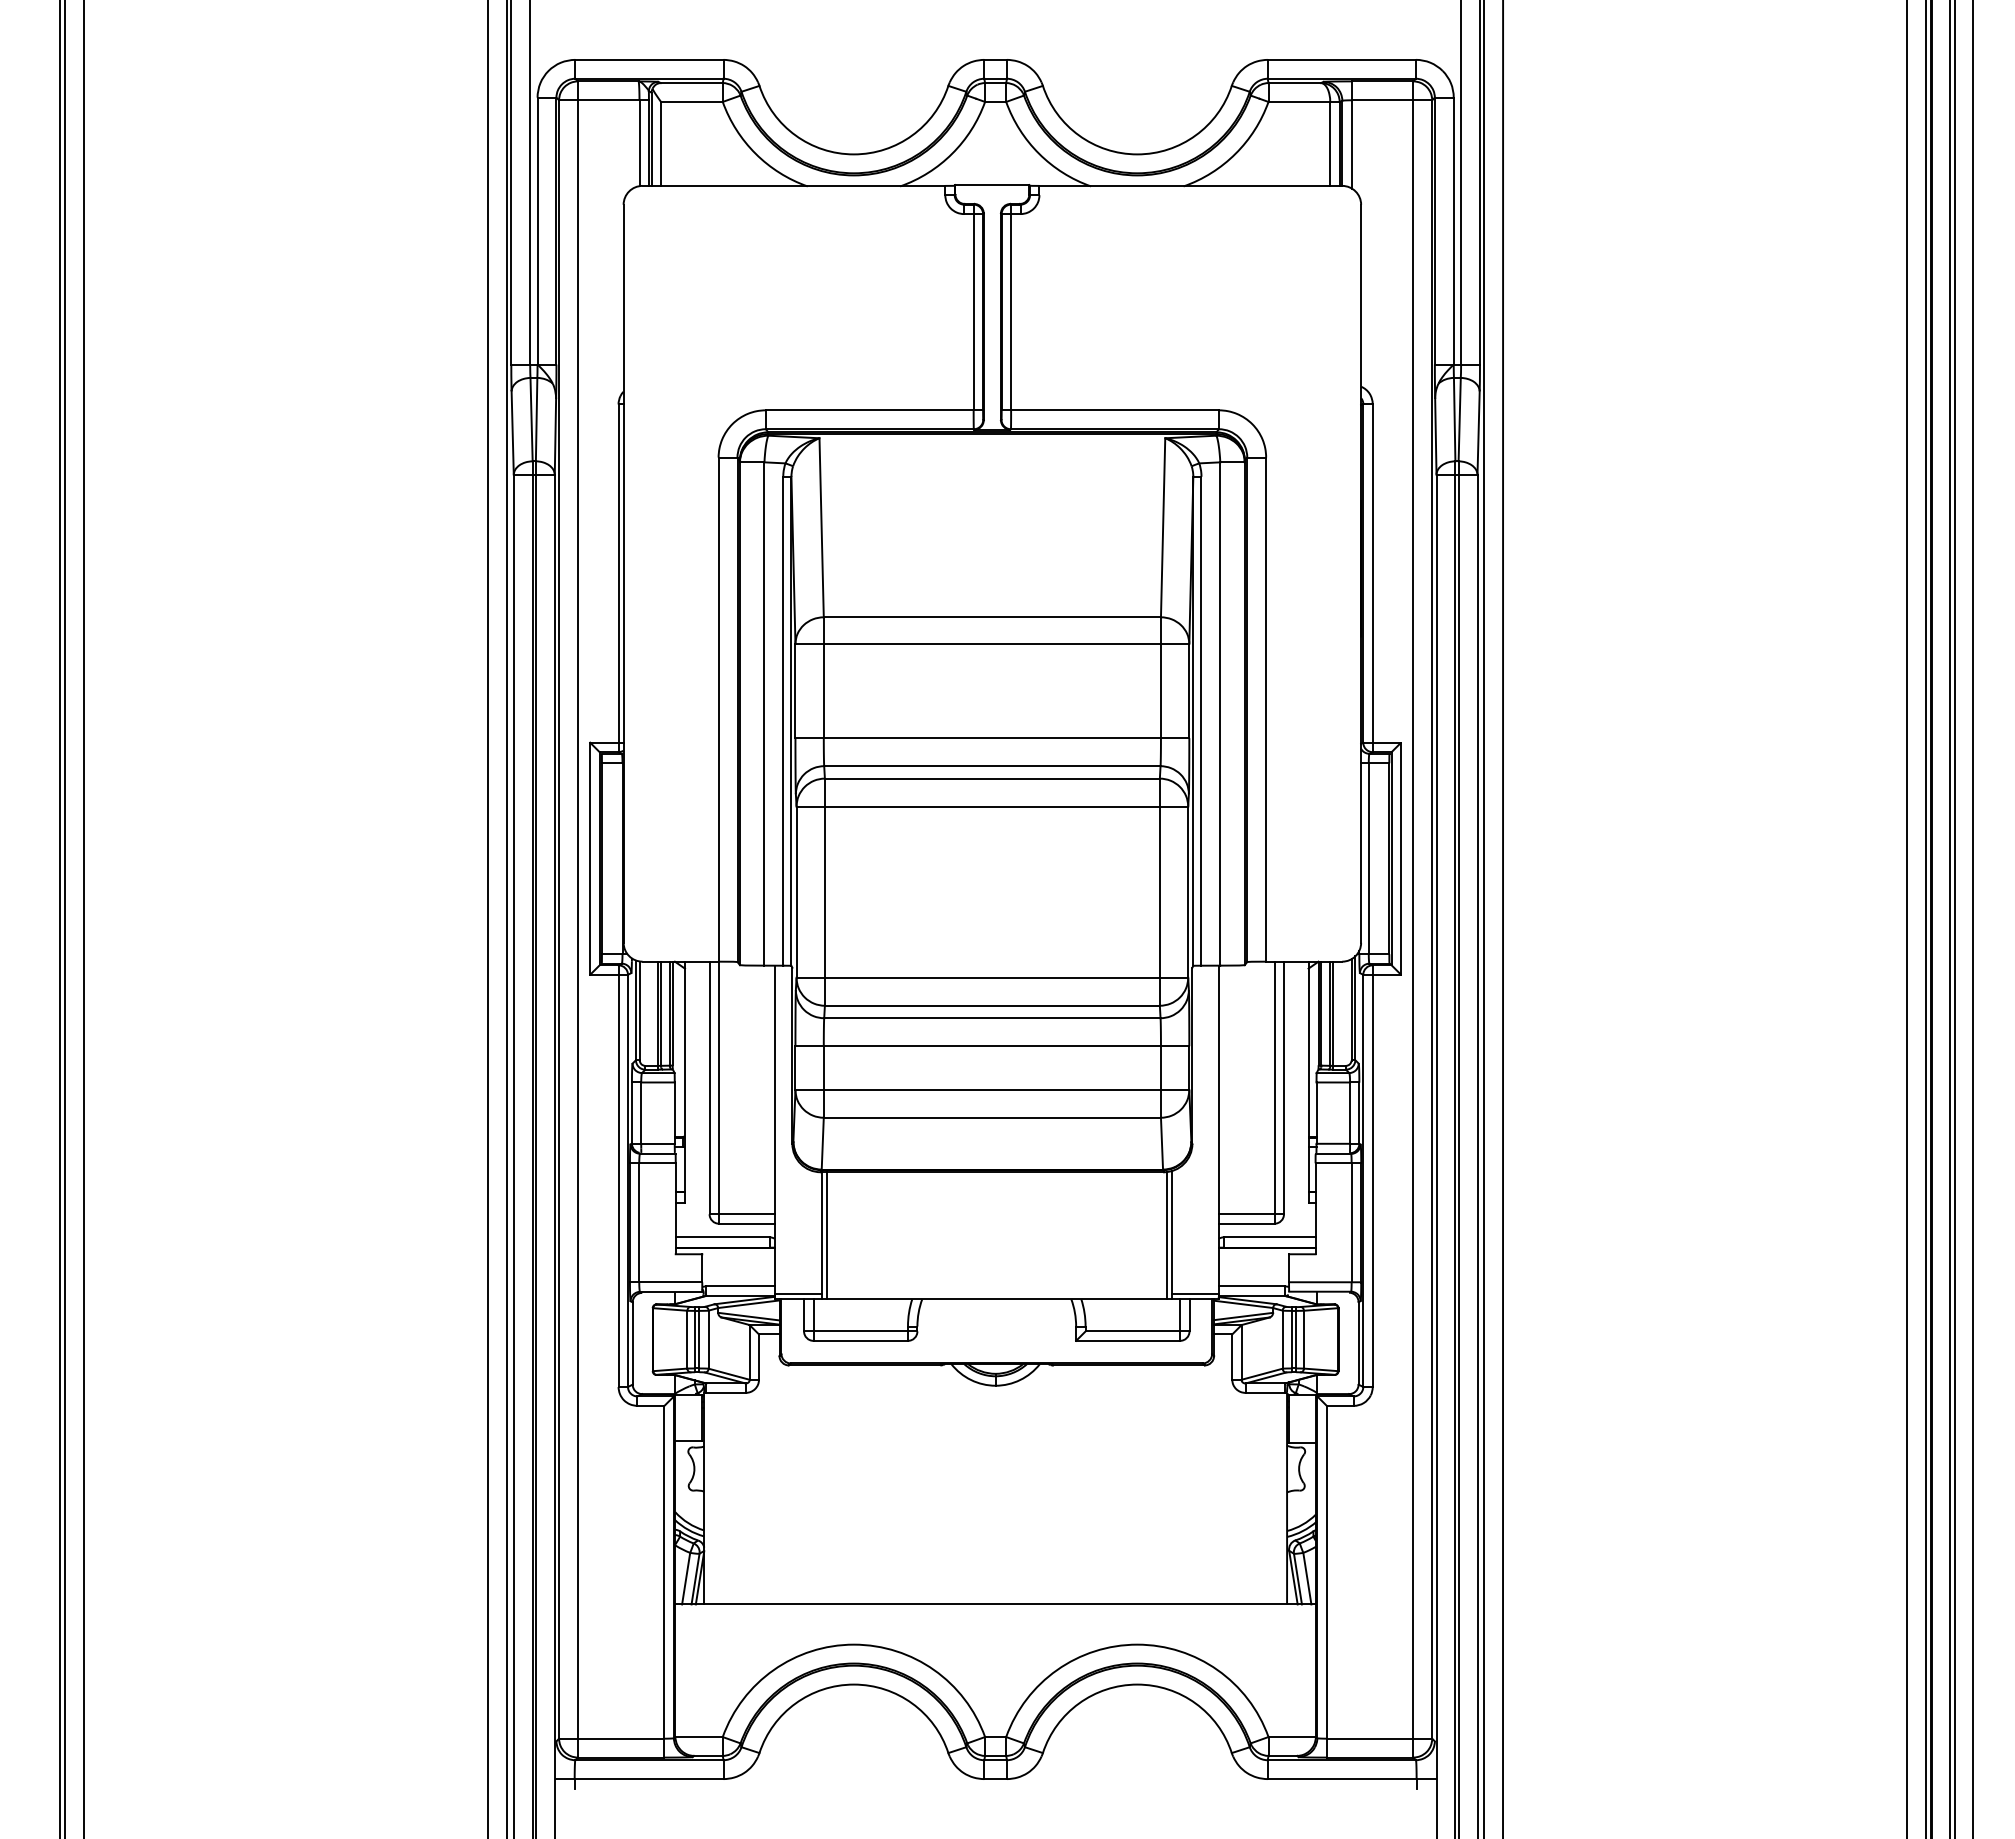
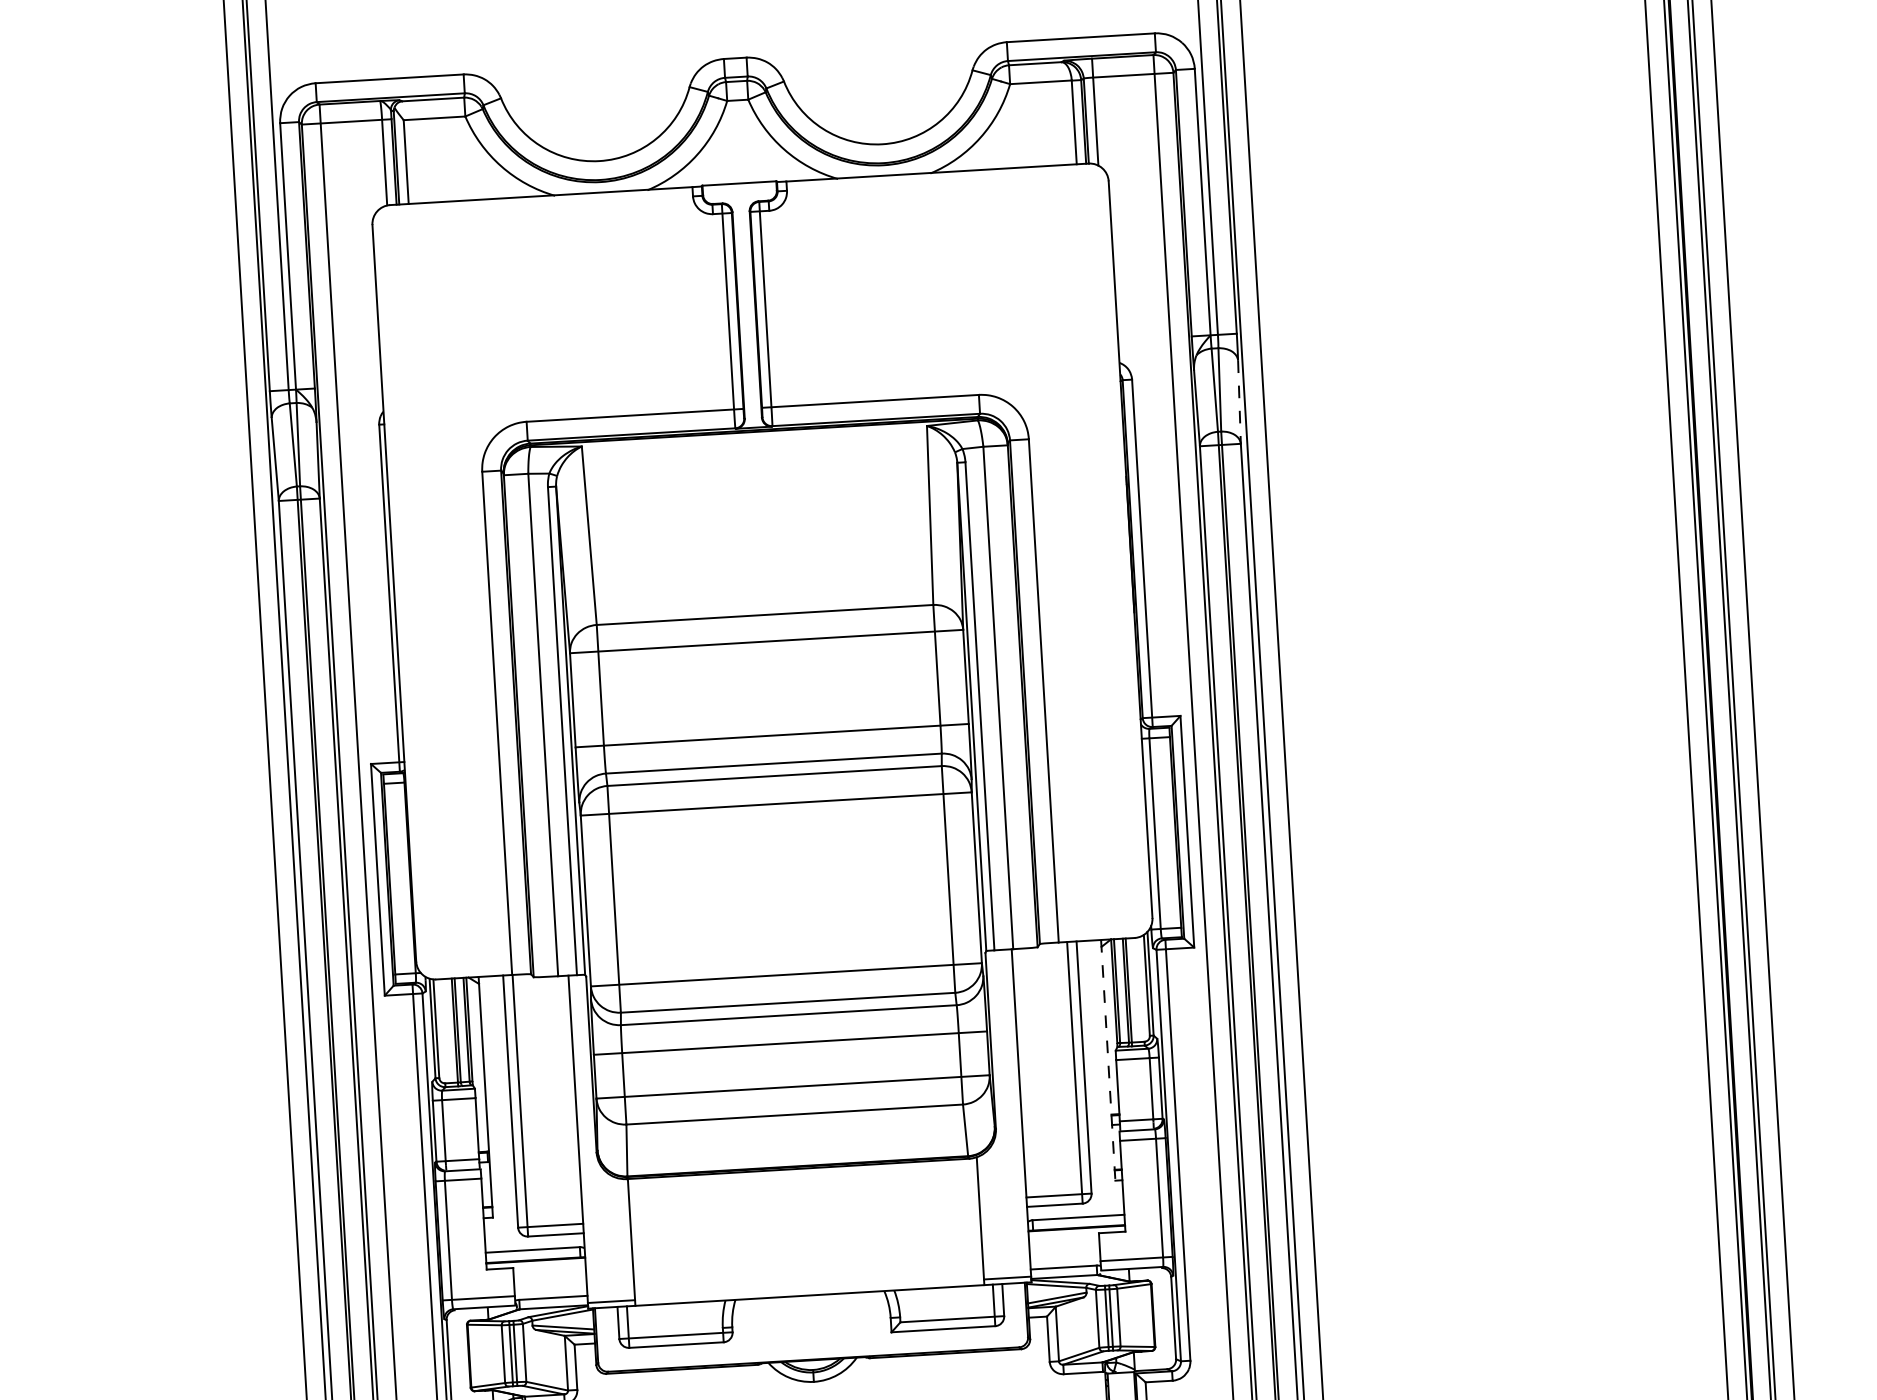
line: (1478, 432) -> (1239, 401), solid -> dashed
line: (1308, 1082) -> (1108, 1060), solid -> dashed
line: (826, 1235) -> (636, 1241), removed
line: (1166, 1235) -> (975, 1221), removed

